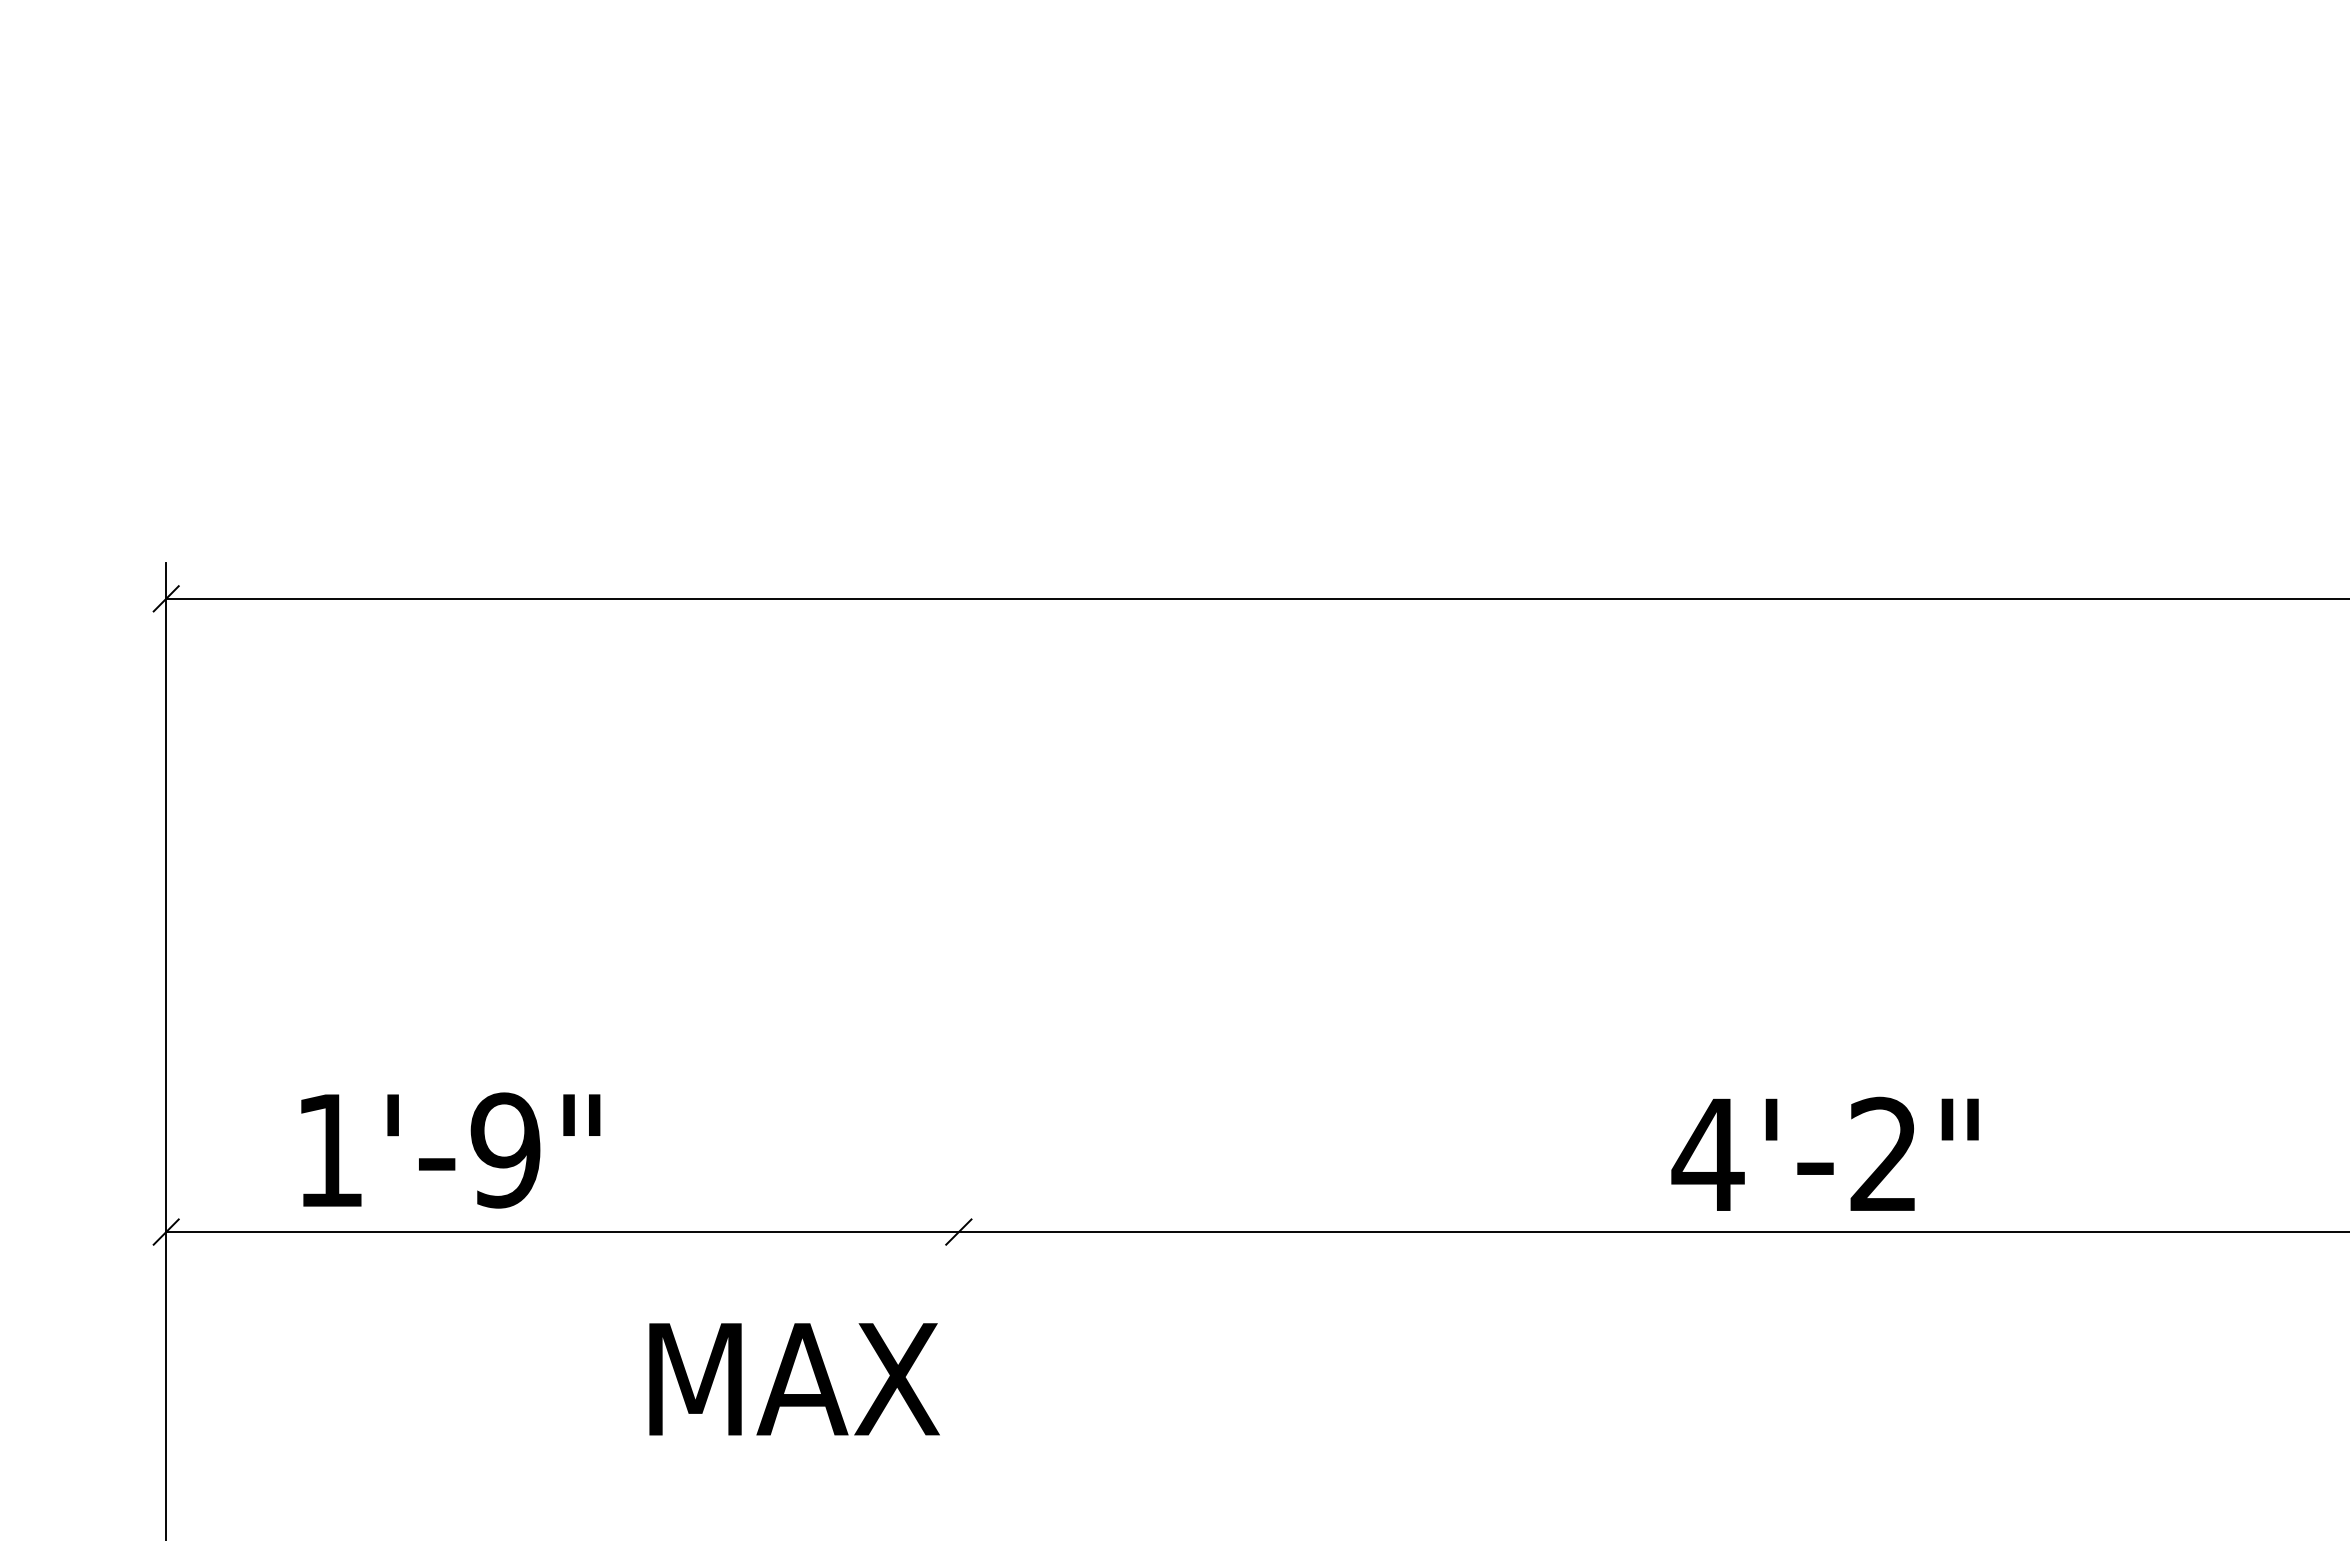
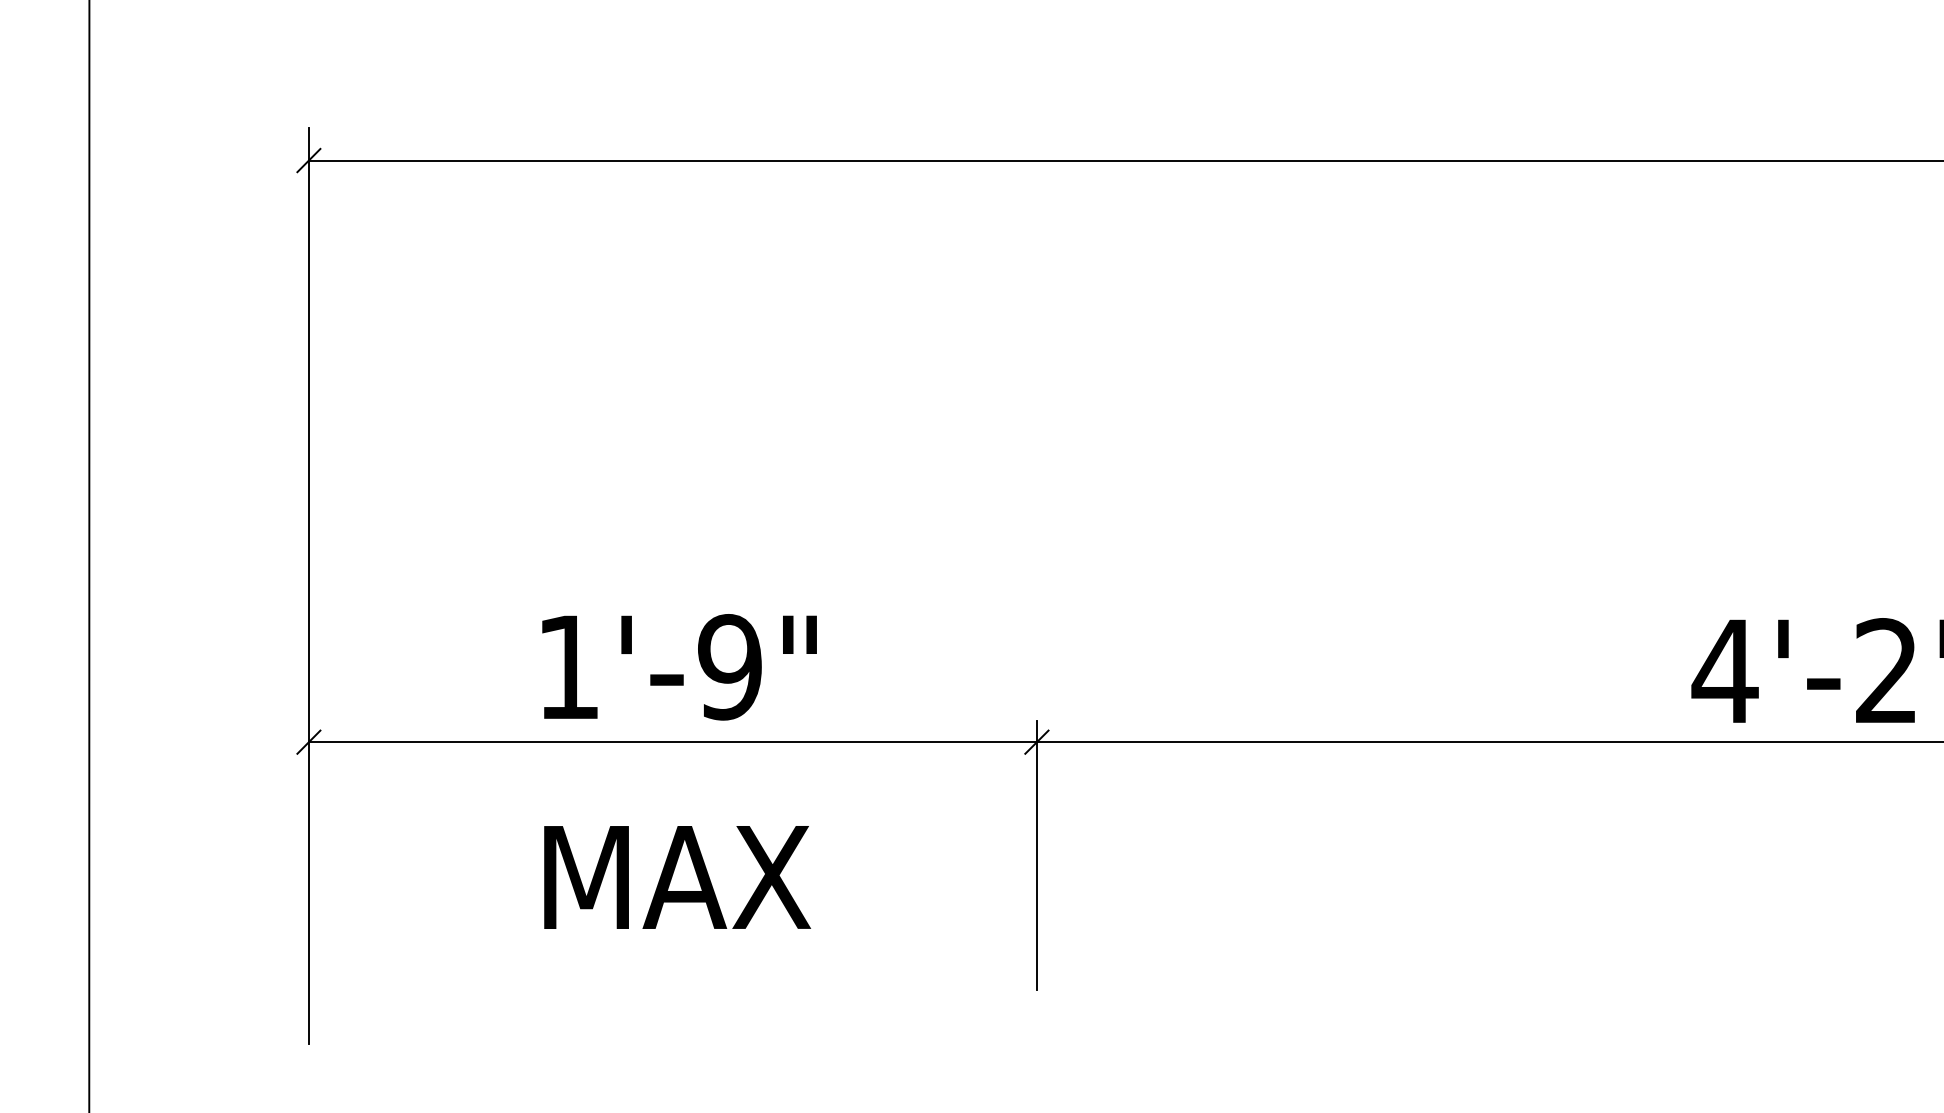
text: (450, 1150) -> (679, 667), moved
line: (958, 1355) -> (1036, 855), added
text: (794, 1379) -> (677, 877), moved

